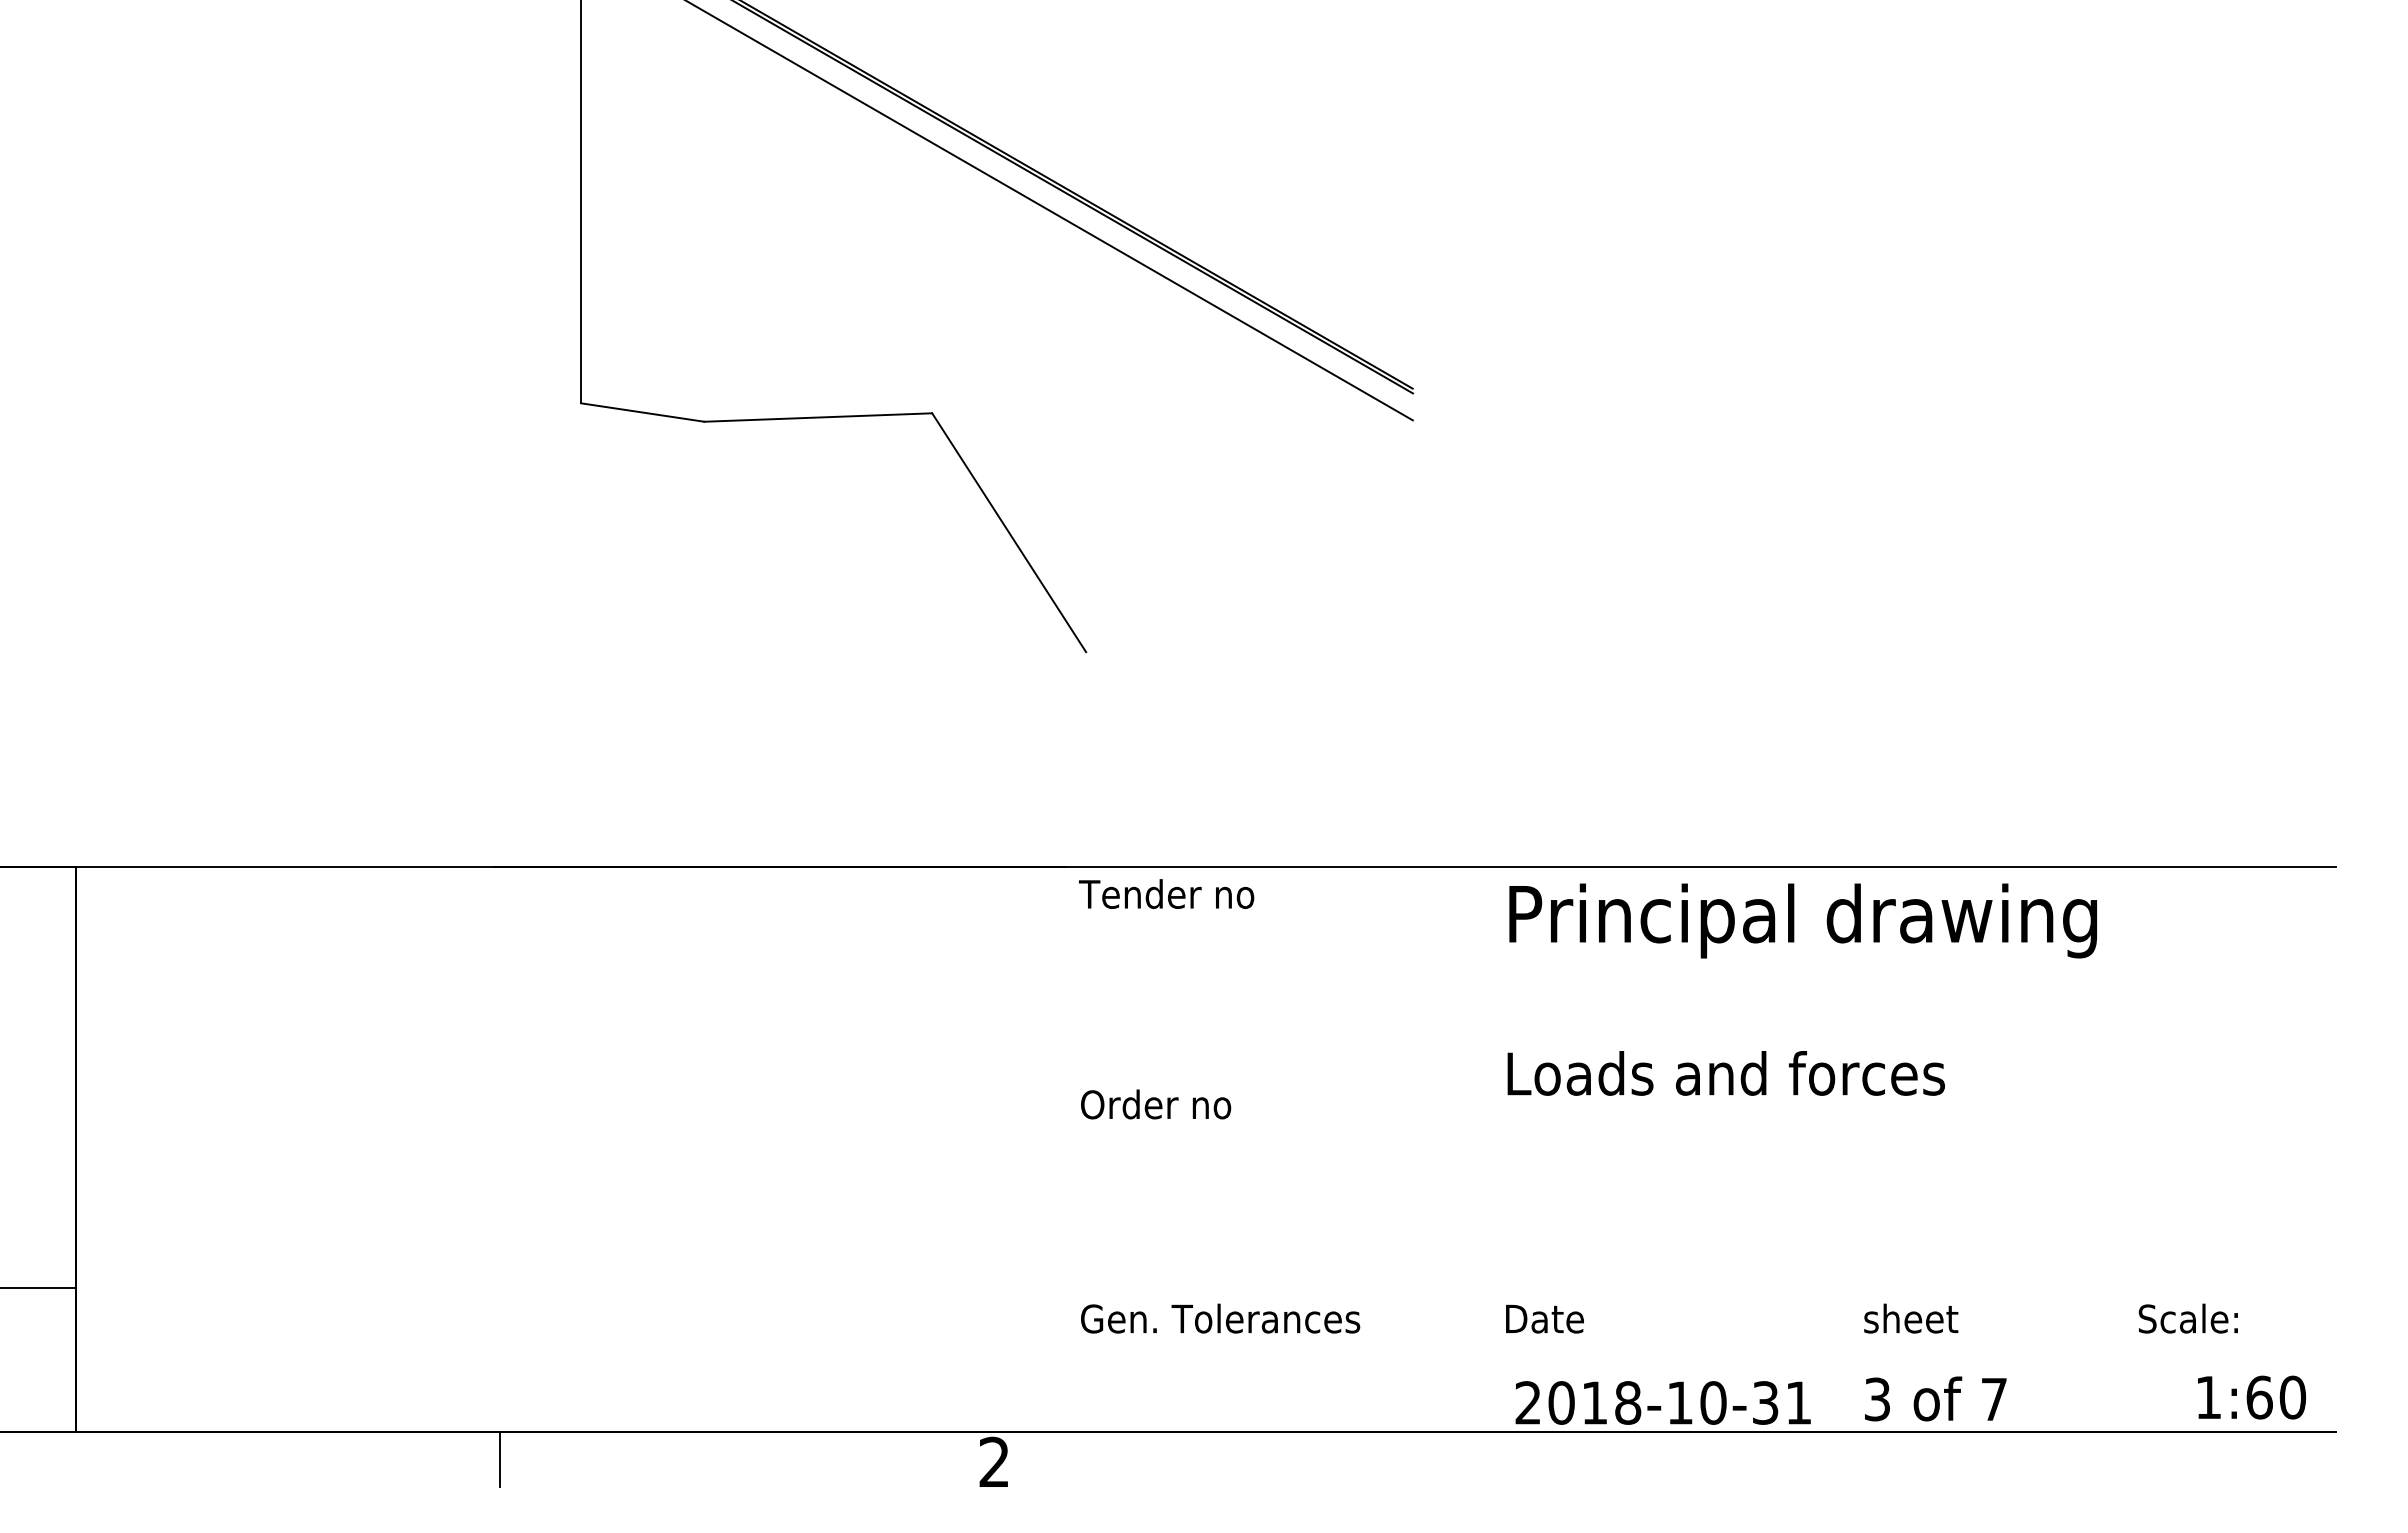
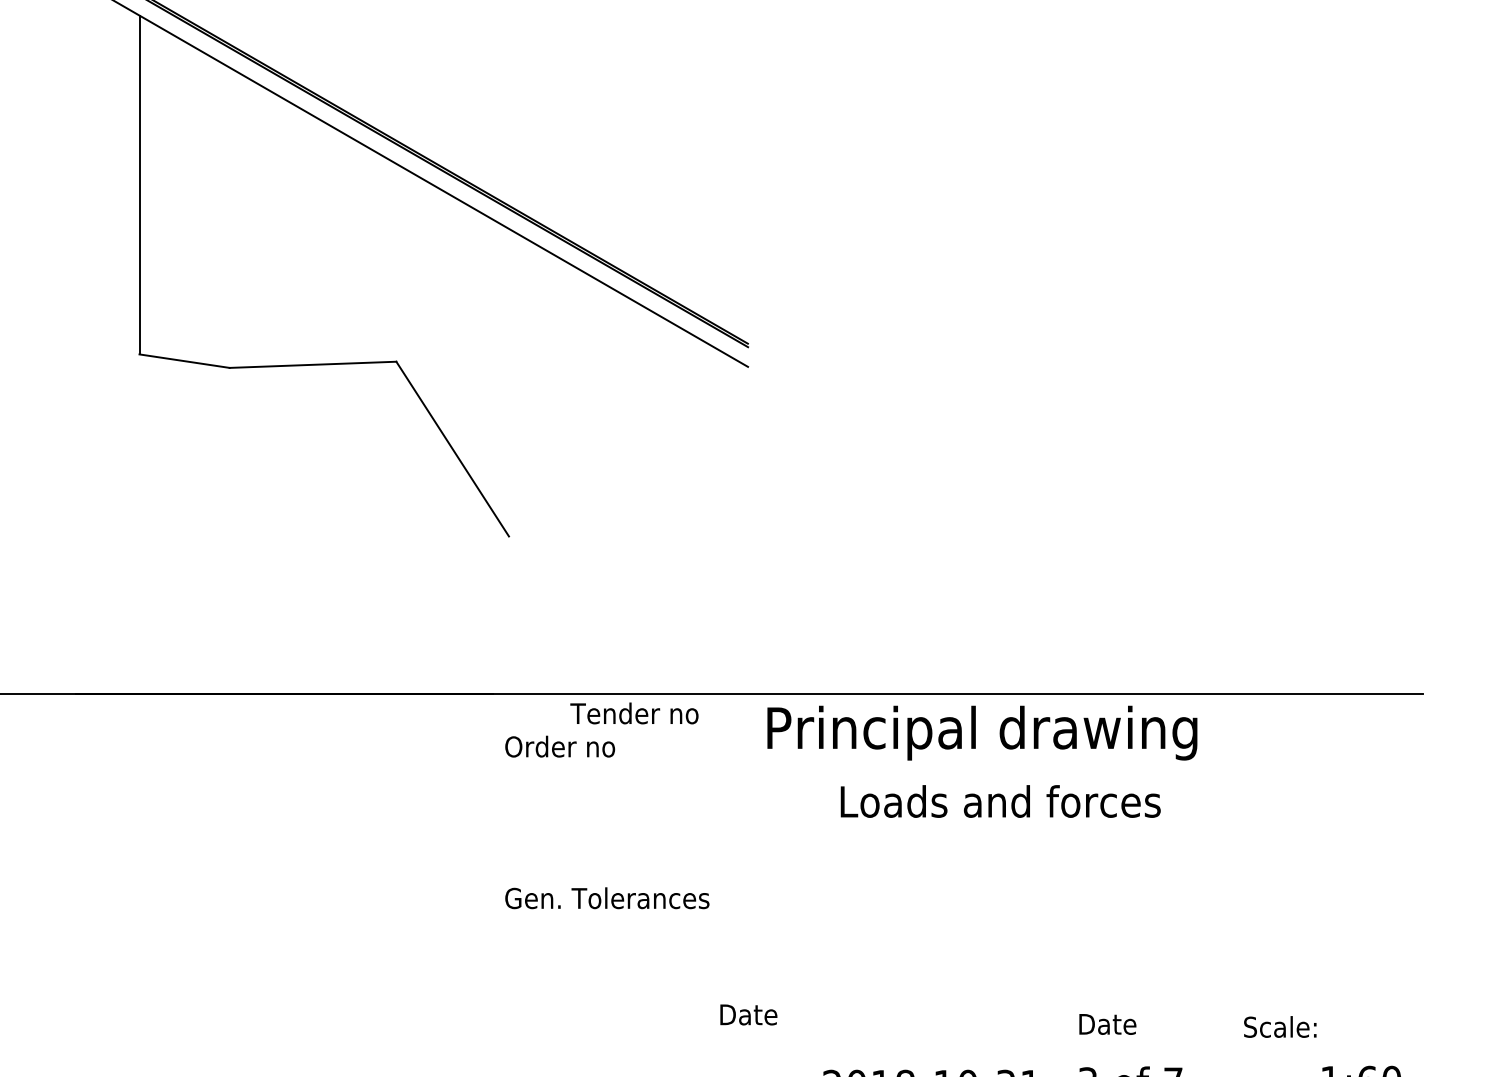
text: (1166, 893) -> (634, 713), moved
text: (1802, 920) -> (981, 732), moved
text: (1725, 1073) -> (1000, 801), moved
text: (1156, 1104) -> (560, 746), moved
text: (1220, 1318) -> (607, 898), moved
text: (1544, 1318) -> (748, 1014), moved
text: (1911, 1318) -> (1112, 1023), sheet -> Date
text: (2187, 1318) -> (1279, 1026), moved

